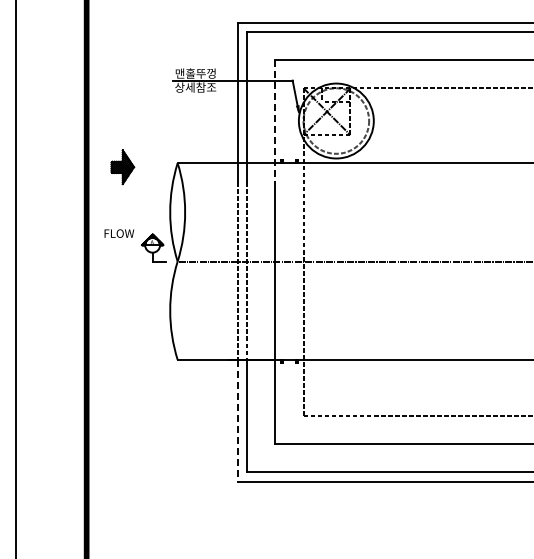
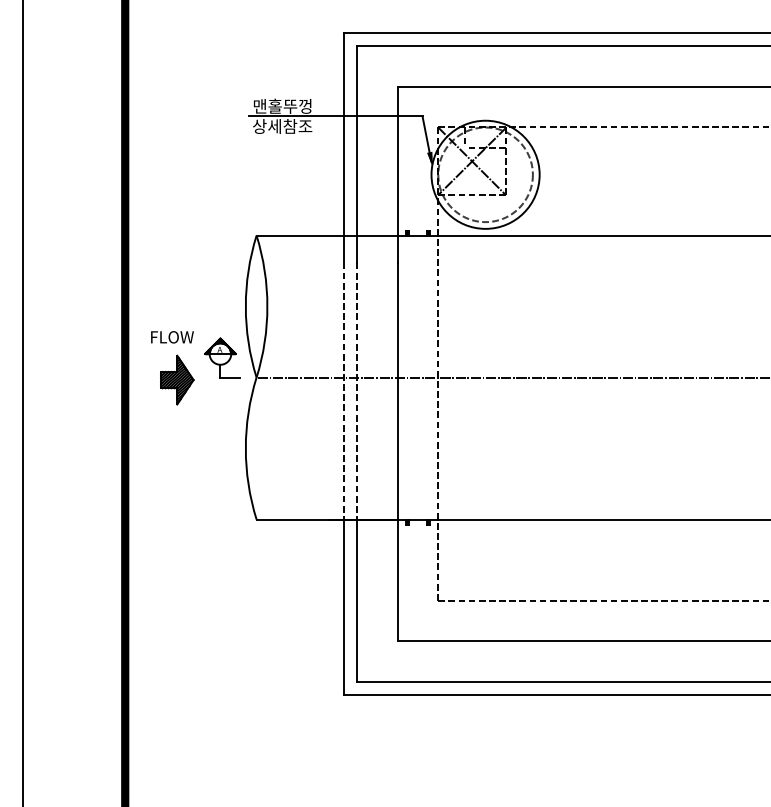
line: (275, 121) -> (397, 175), dashed -> solid
part: (122, 167) -> (176, 380), moved
line: (237, 420) -> (342, 606), dashed -> solid

